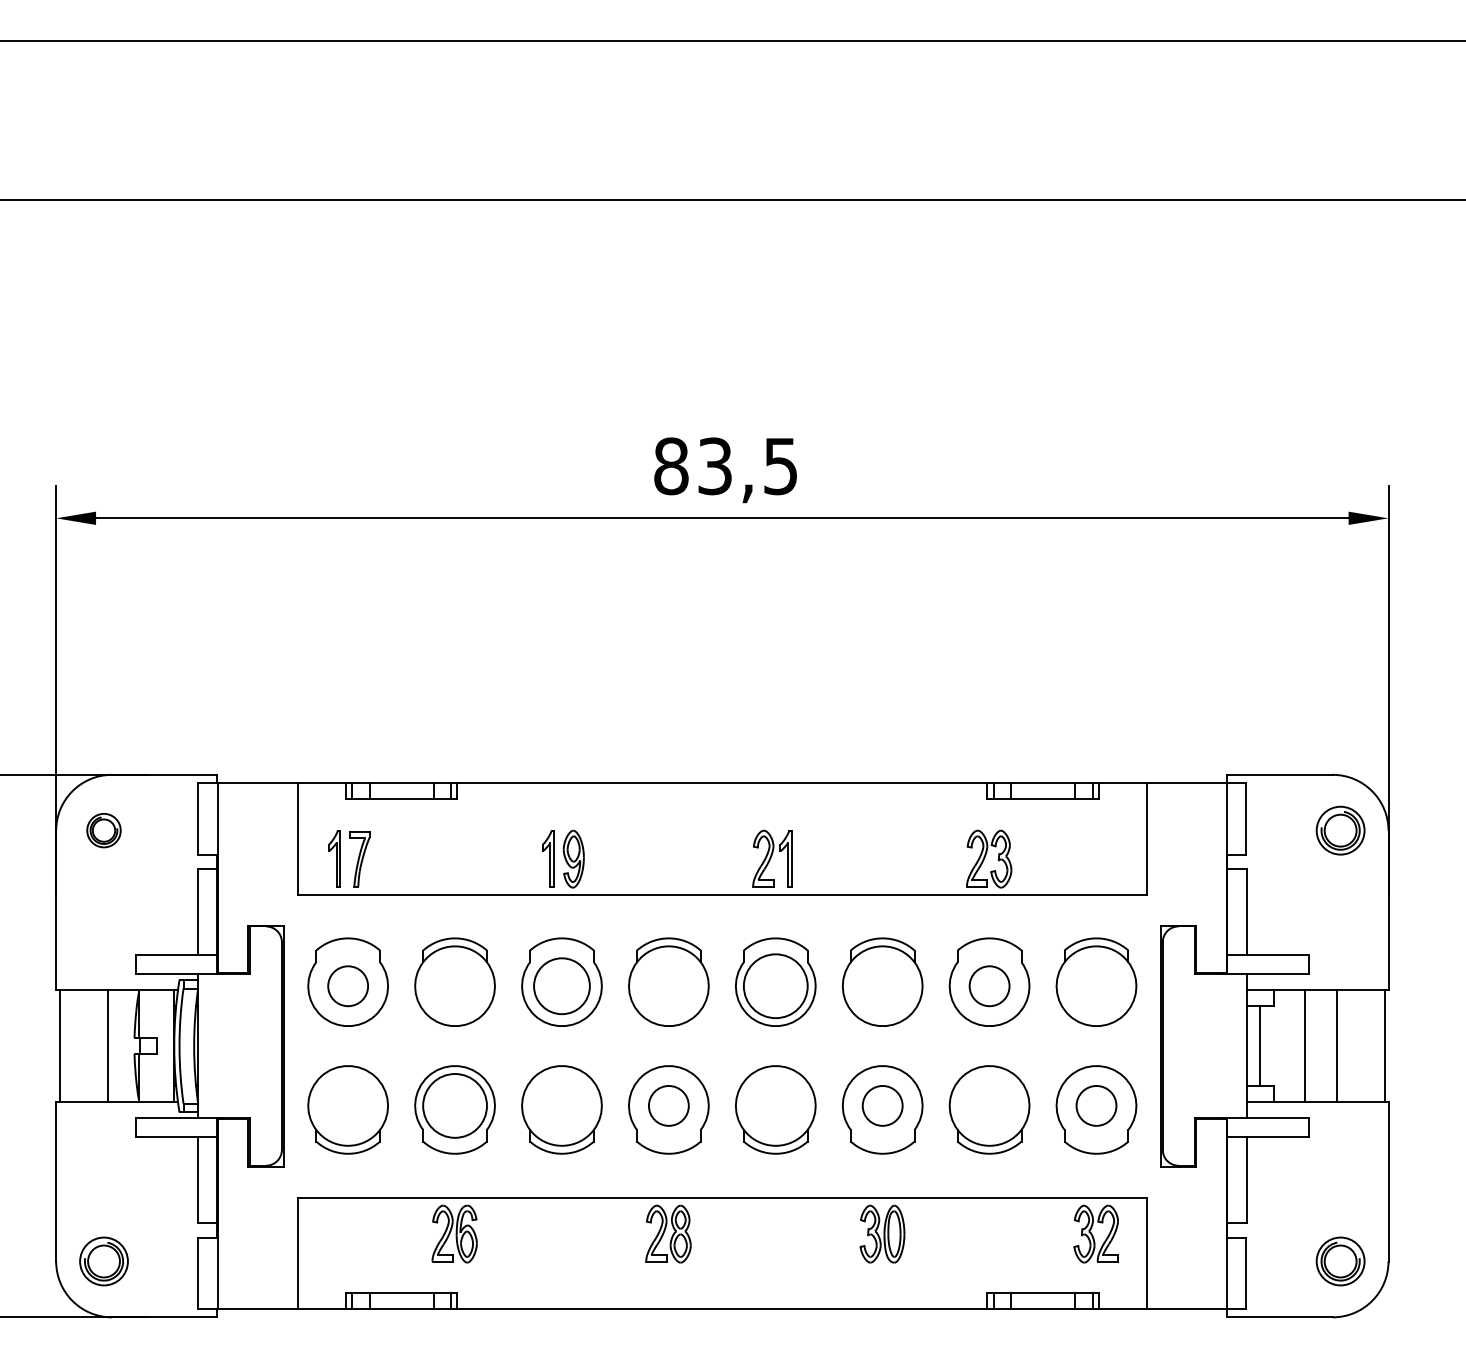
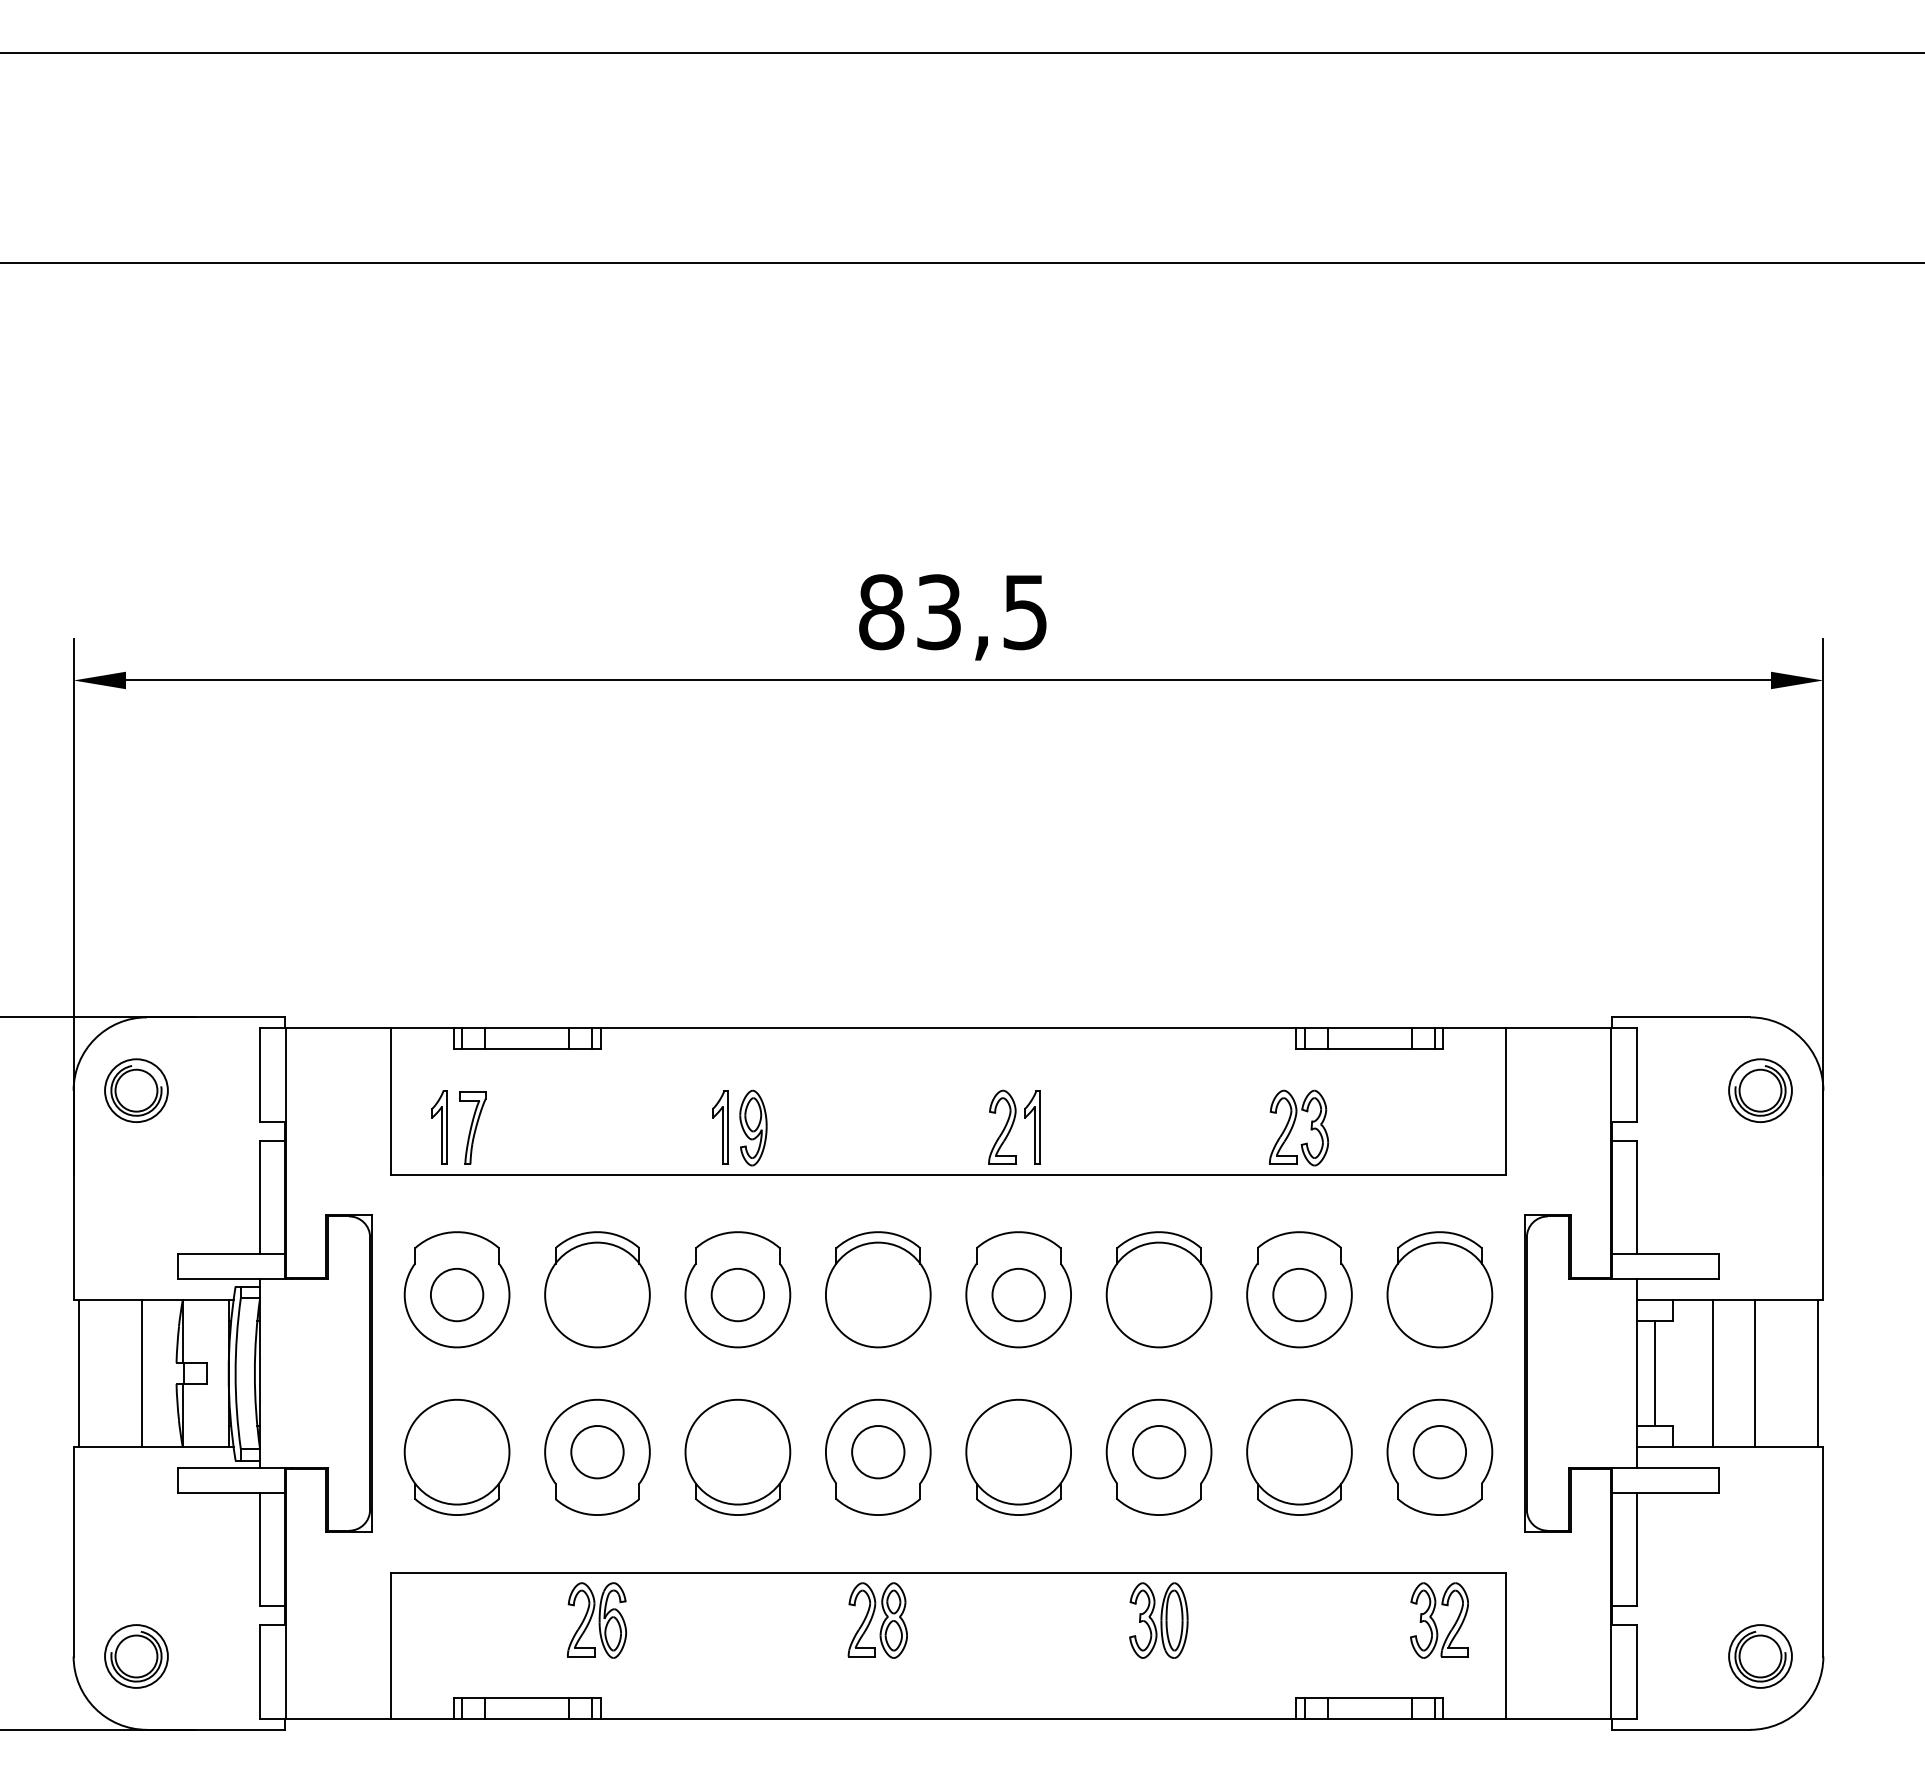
part: (103, 830) -> (135, 1090), size x1.43
circle: (561, 986) -> (737, 1295), size x0.71
circle: (775, 986) -> (1018, 1295), size x0.62
circle: (455, 1105) -> (598, 1451), size x0.62

